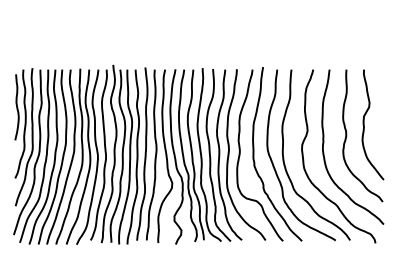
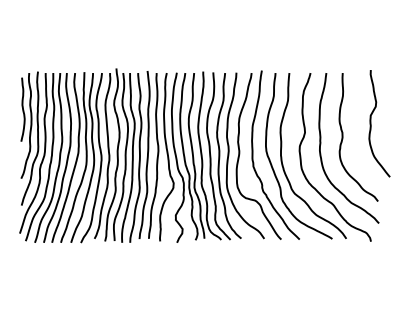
curve: (364, 124) -> (371, 123), moved

